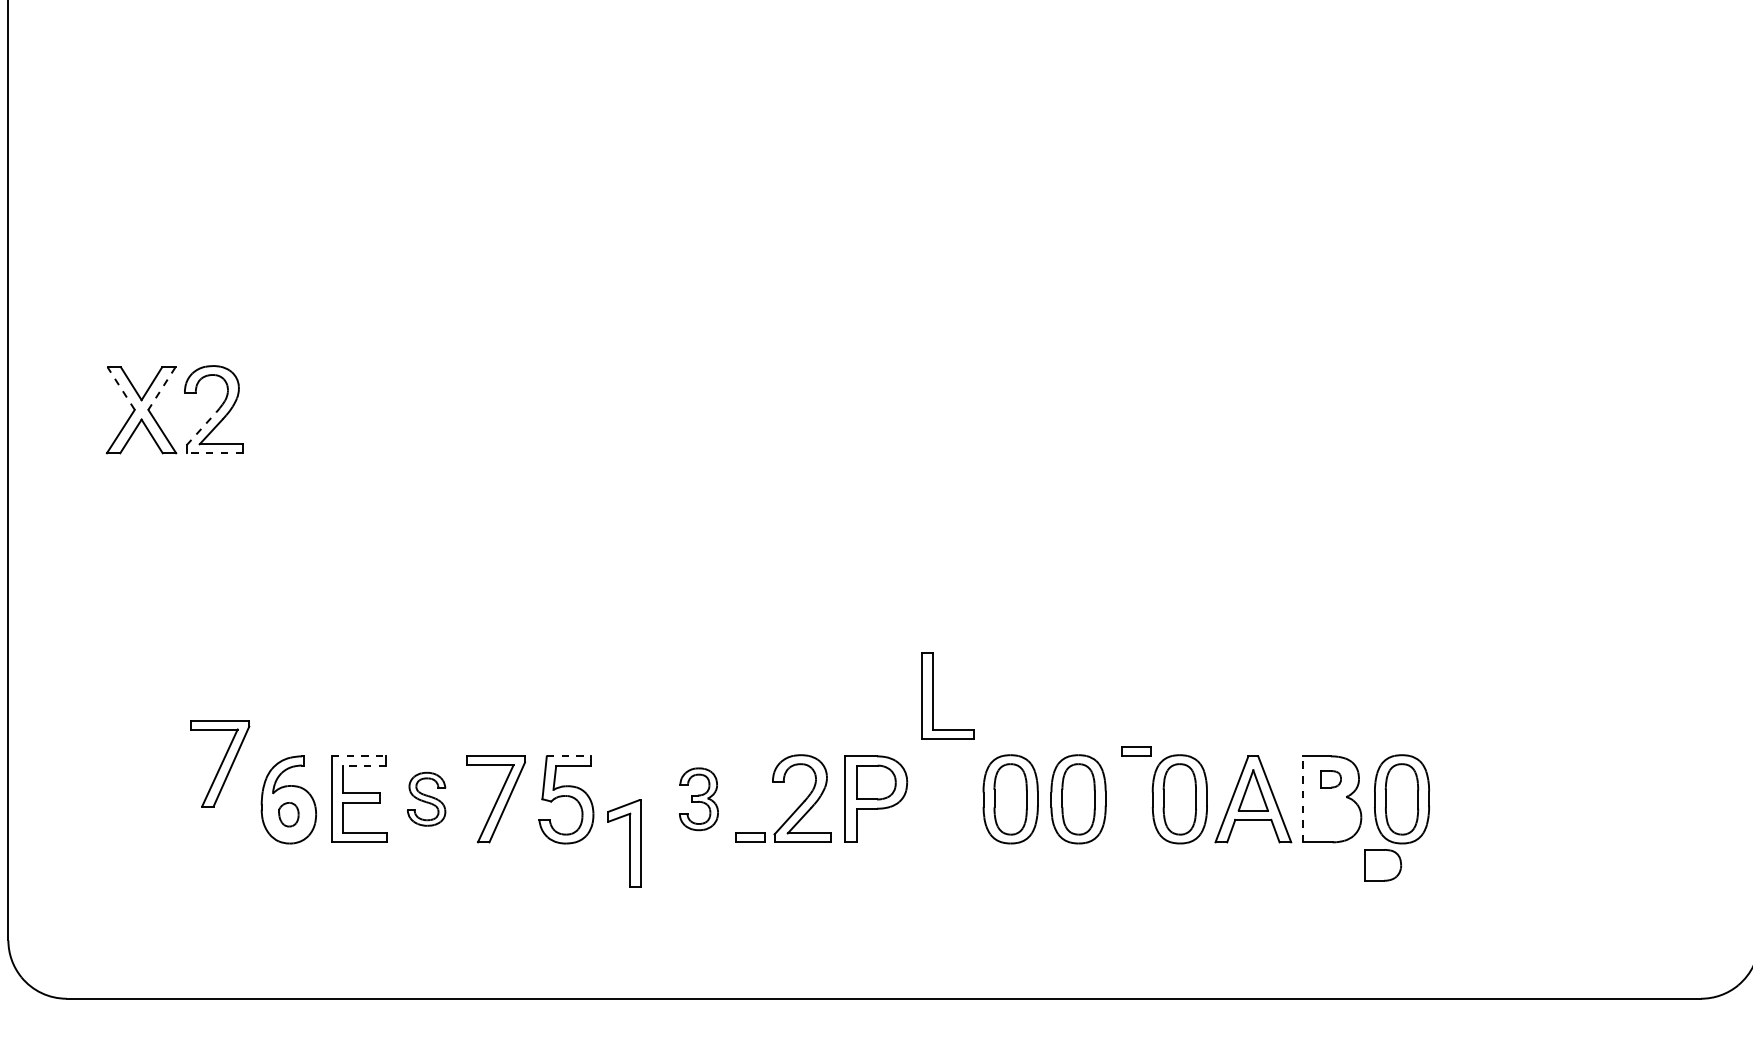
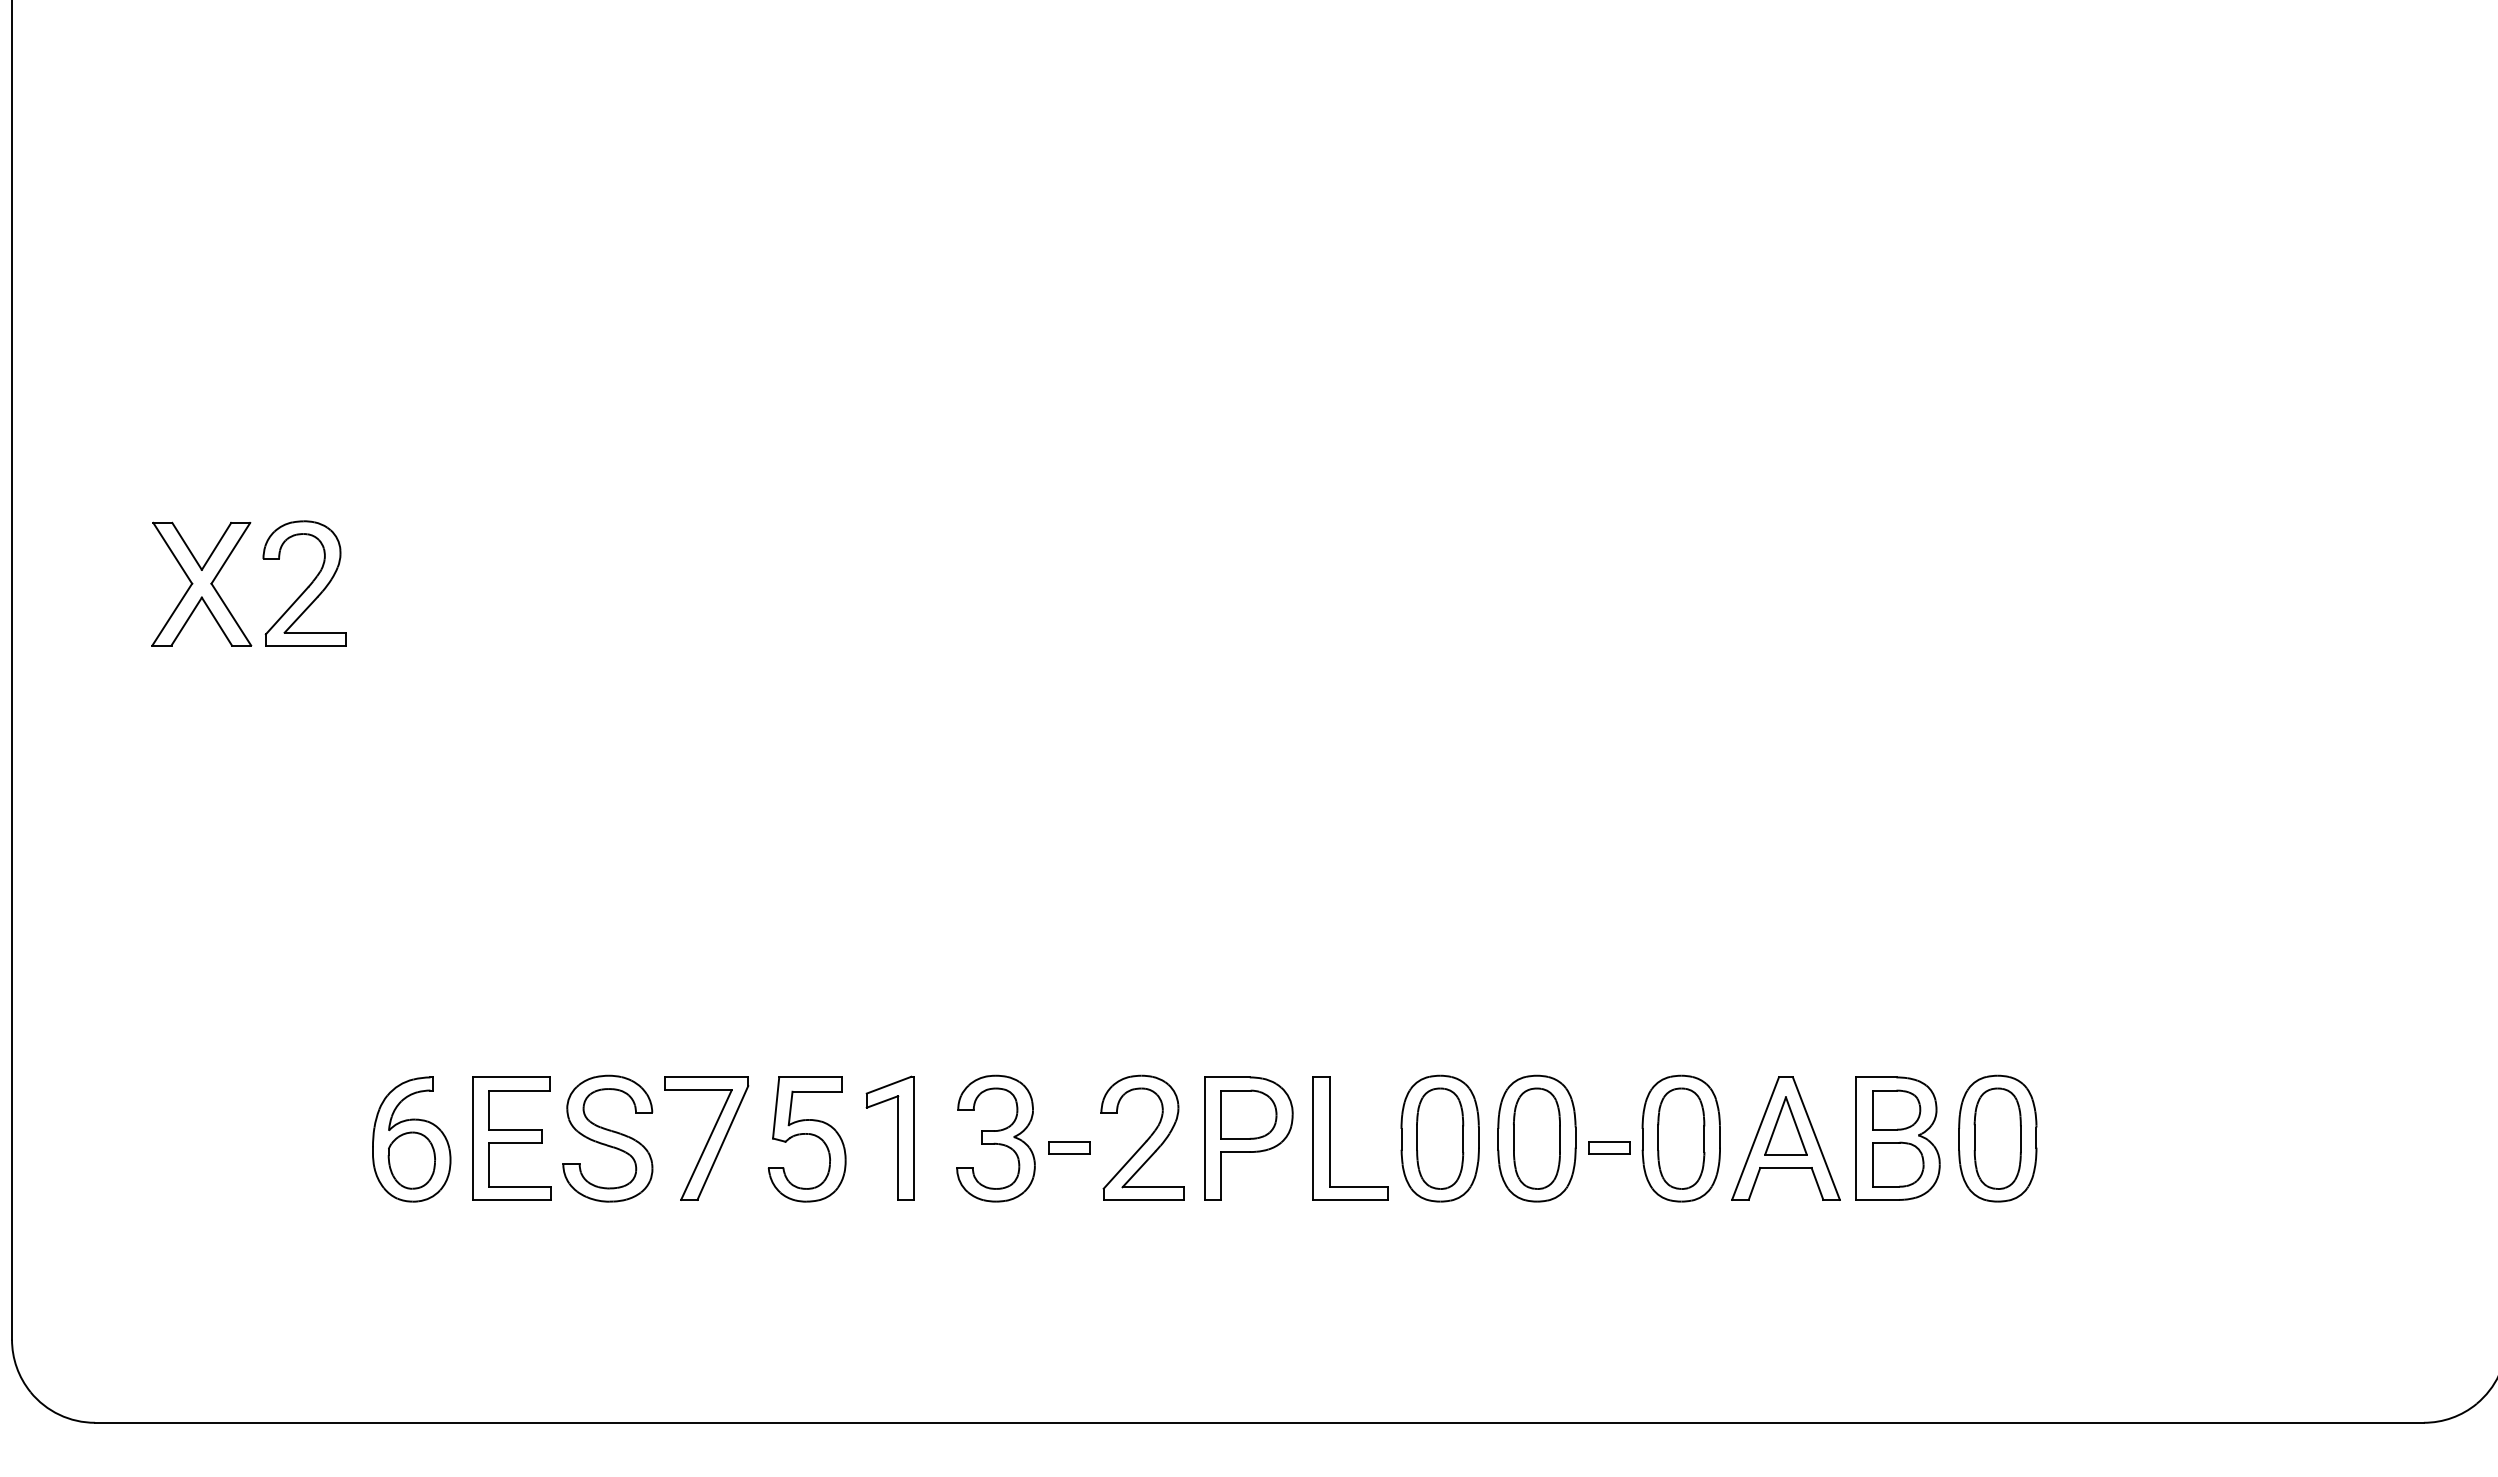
line: (121, 387) -> (172, 552), dashed -> solid
line: (161, 388) -> (230, 553), dashed -> solid
line: (201, 428) -> (287, 610), dashed -> solid
line: (214, 453) -> (305, 645), dashed -> solid
part: (933, 696) -> (1330, 1138), moved
part: (1136, 750) -> (1609, 1147), moved
line: (358, 756) -> (511, 1077), dashed -> solid
line: (569, 756) -> (811, 1077), dashed -> solid
part: (219, 763) -> (313, 1087), removed
line: (364, 765) -> (519, 1090), dashed -> solid
part: (1330, 778) -> (1896, 1109), size x1.67
part: (426, 799) -> (607, 1138), size x1.67
part: (698, 799) -> (995, 1138), size x1.43
line: (1302, 799) -> (1856, 1138), dashed -> solid
part: (288, 814) -> (411, 1160), size x1.67
part: (750, 837) -> (1069, 1147), moved
part: (629, 842) -> (897, 1137), moved
part: (1383, 865) -> (1898, 1164), moved

